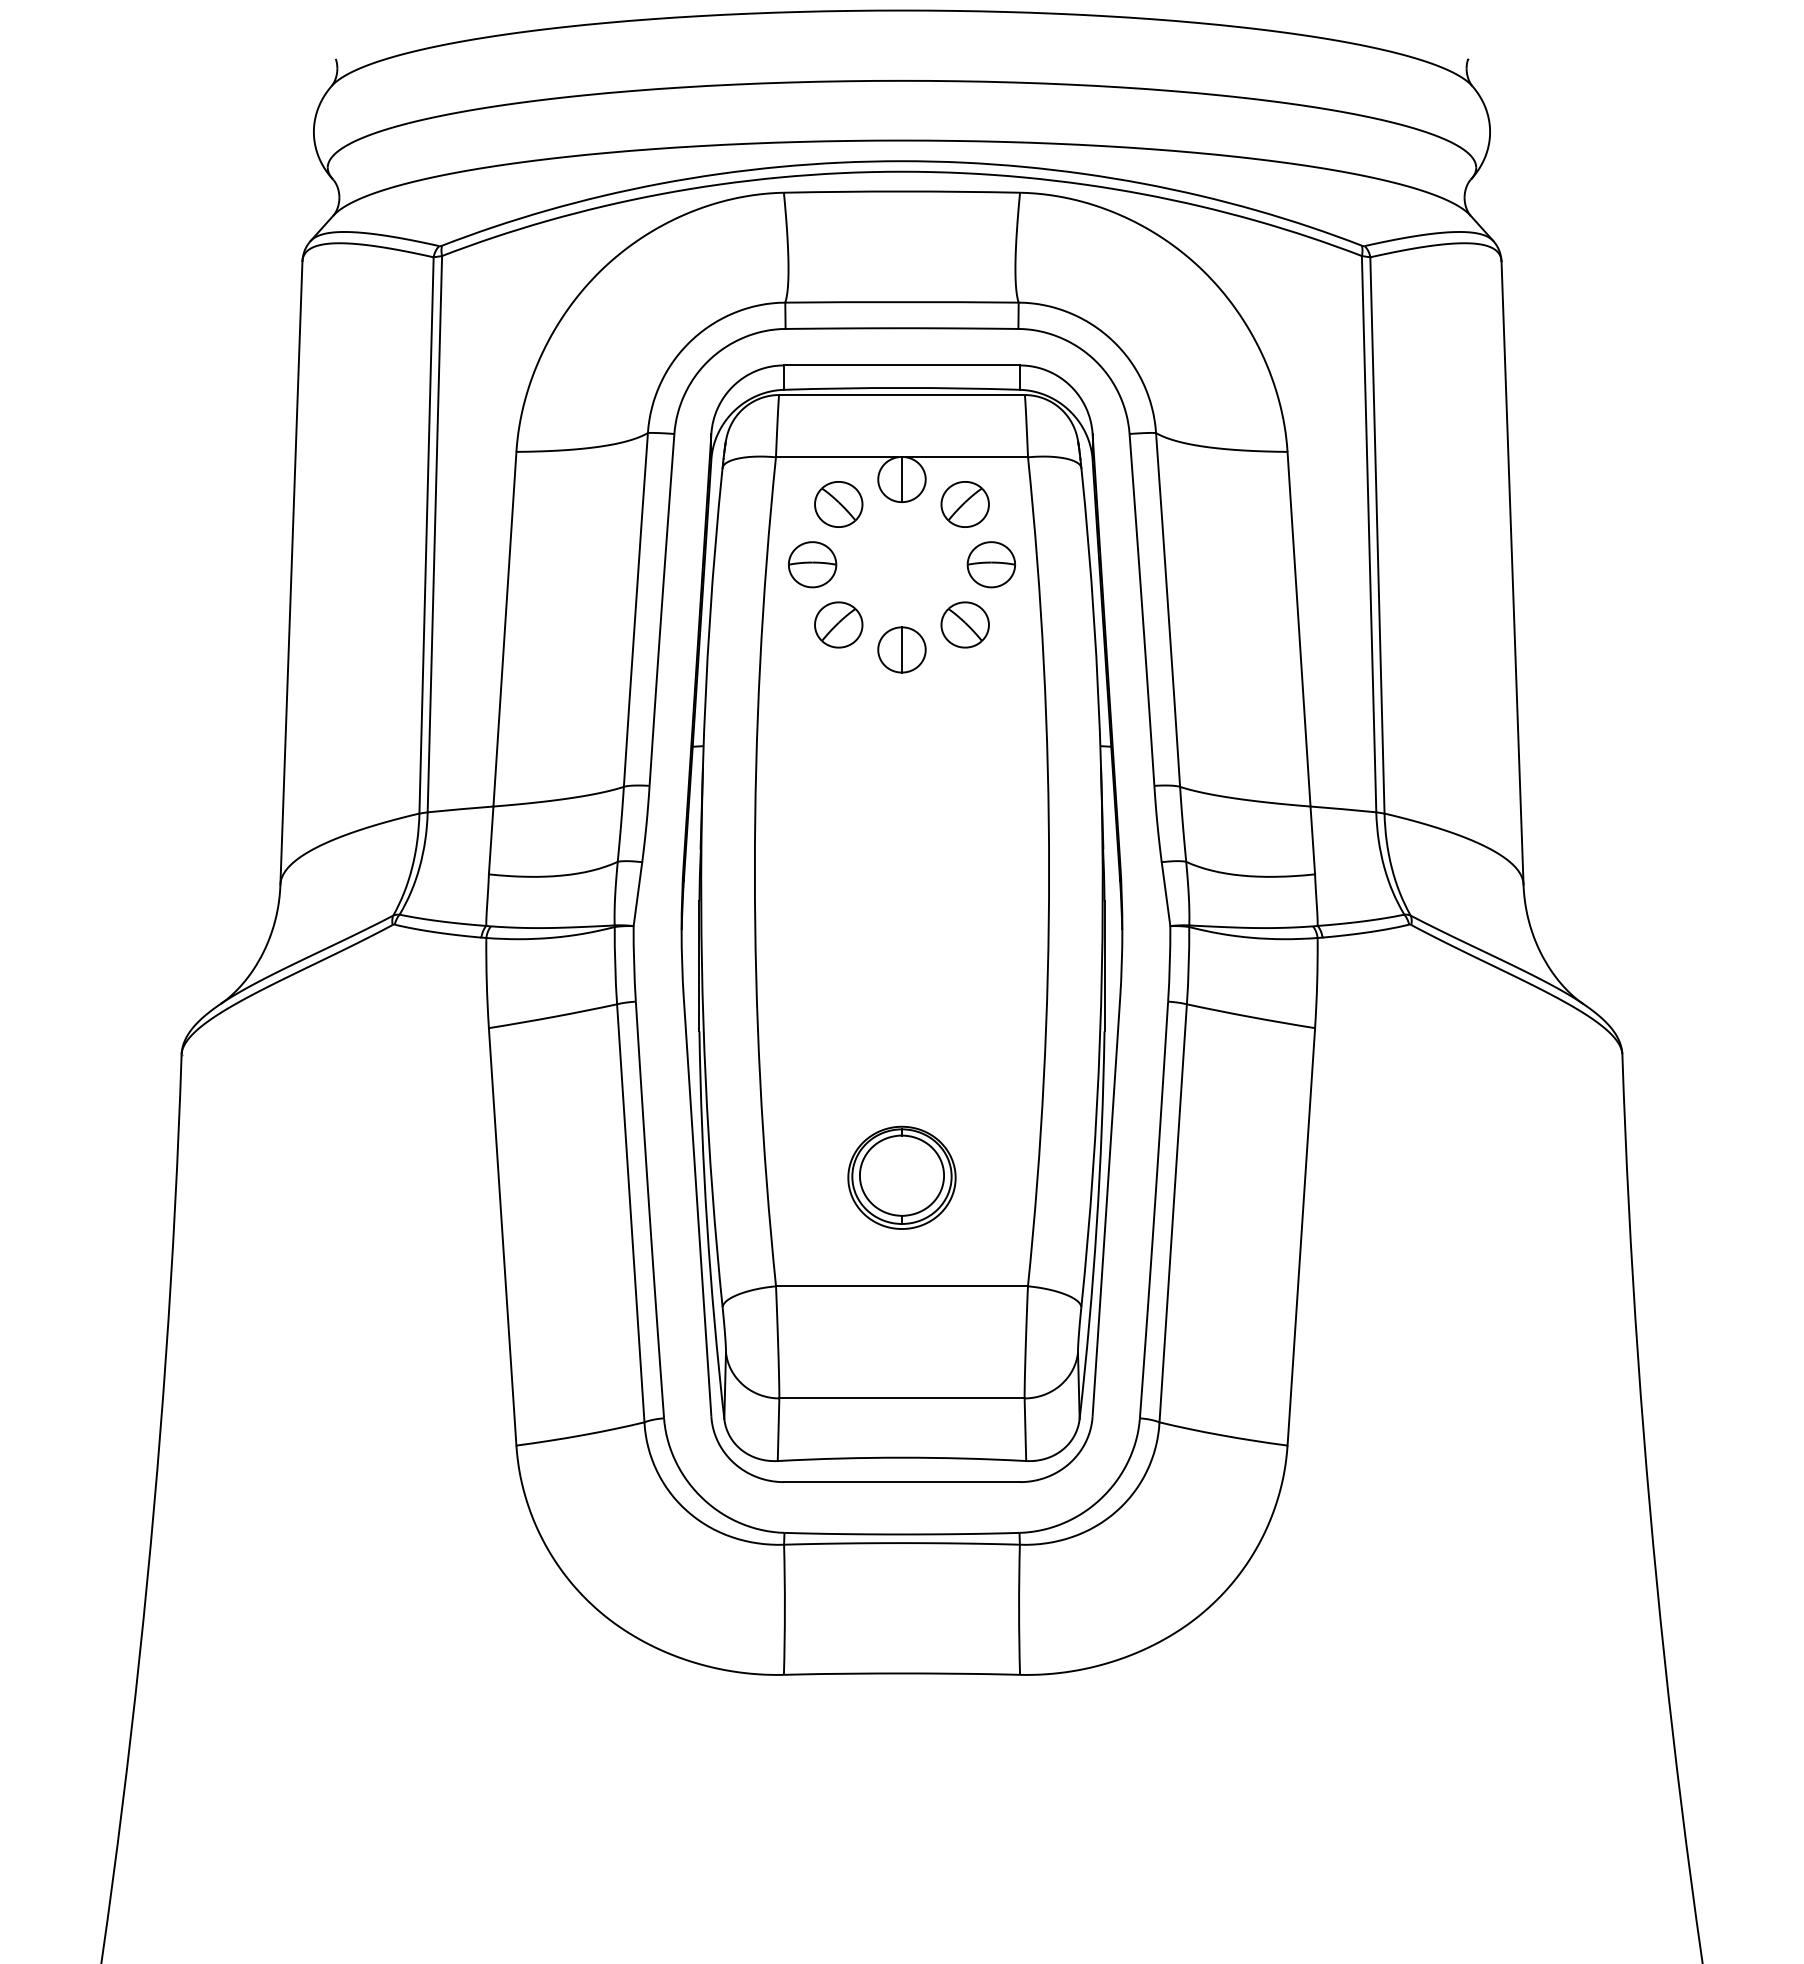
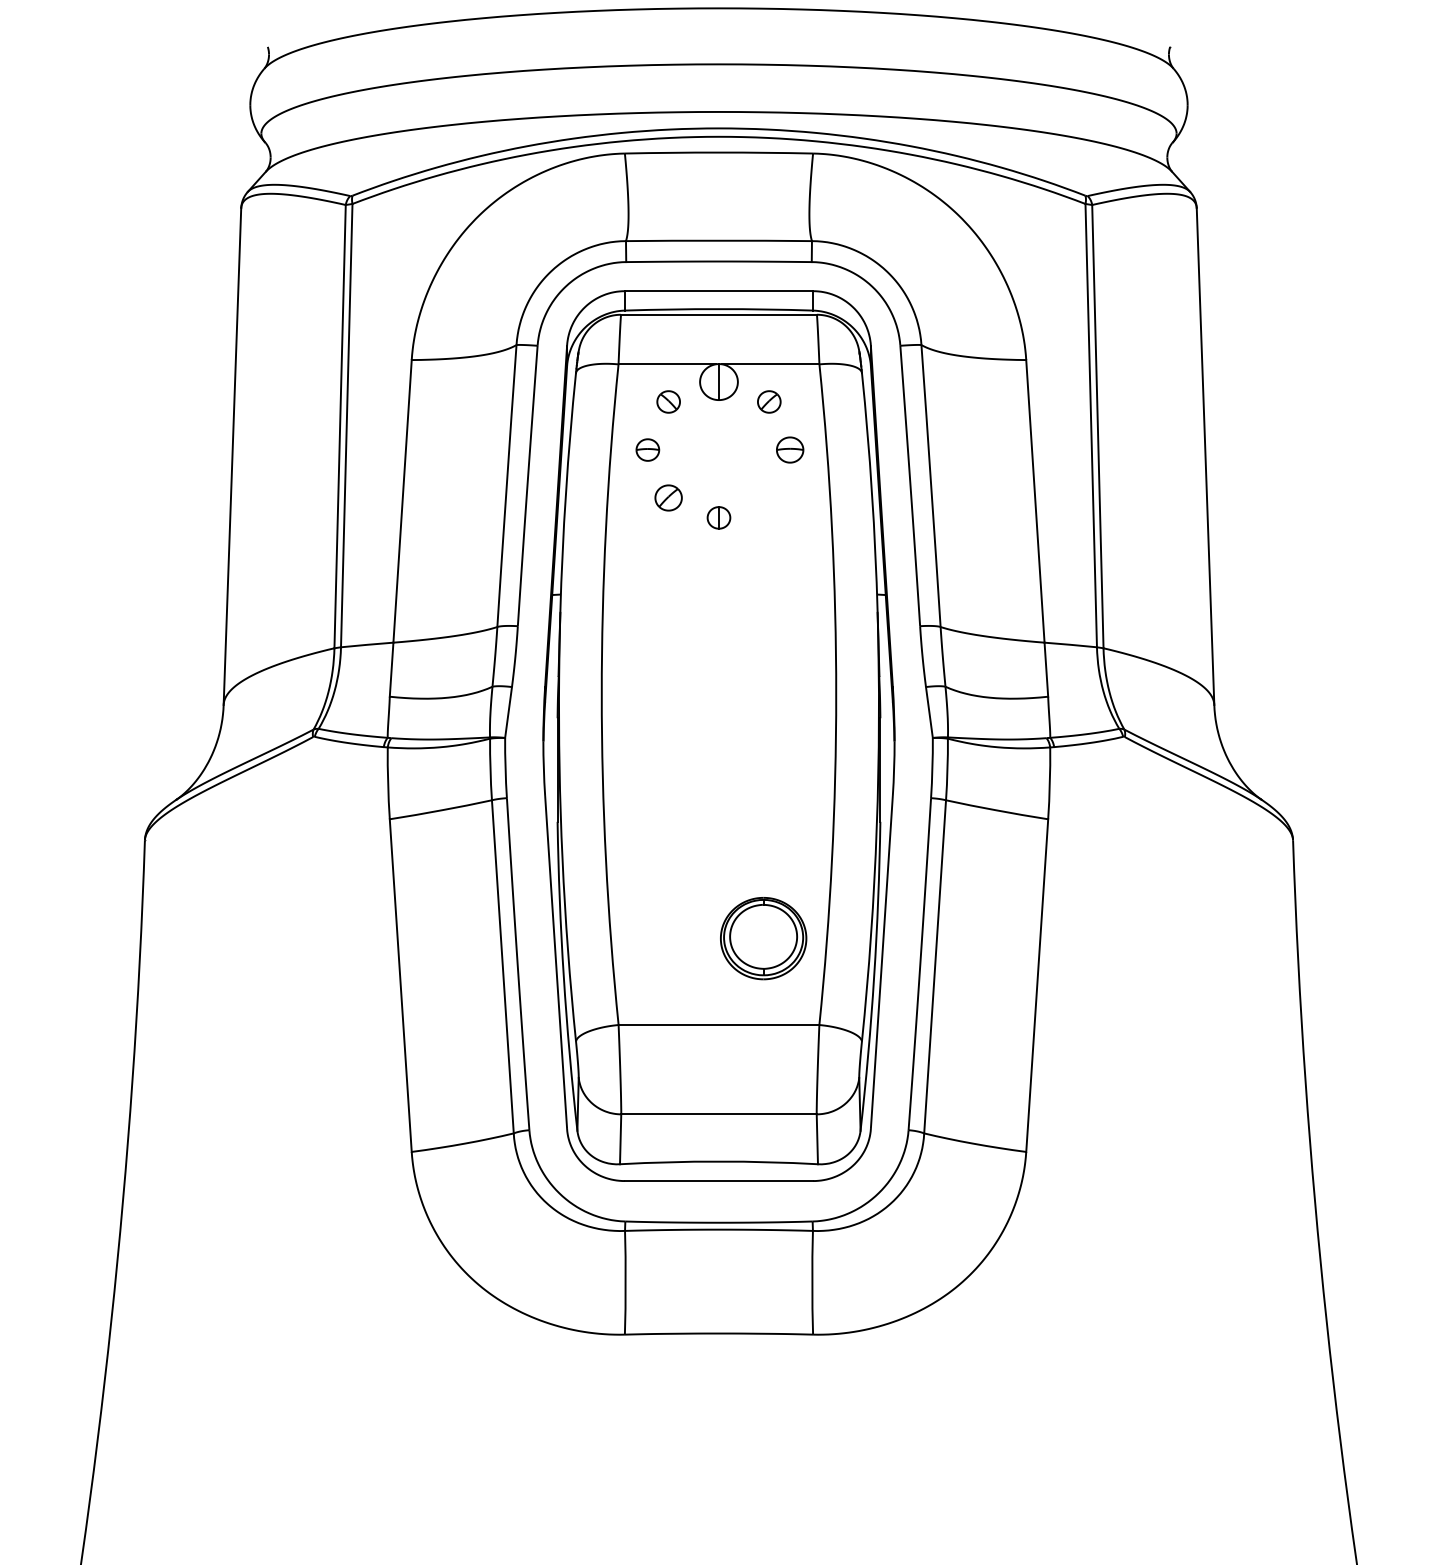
part: (838, 504) -> (668, 401), size x0.6
part: (964, 504) -> (768, 401), size x0.6
part: (812, 564) -> (647, 449), size x0.6
part: (990, 564) -> (789, 449), size x0.7
part: (838, 624) -> (668, 497), size x0.7
part: (964, 624) -> (768, 497), removed
part: (901, 649) -> (718, 517), size x0.6
part: (901, 1177) -> (763, 938), moved

